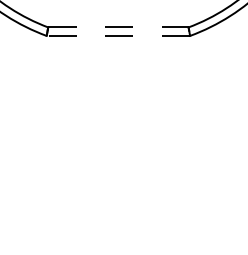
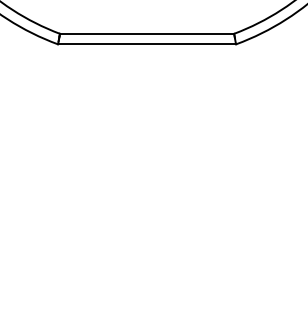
line: (118, 27) -> (147, 33), dashed -> solid
line: (118, 35) -> (147, 43), dashed -> solid

